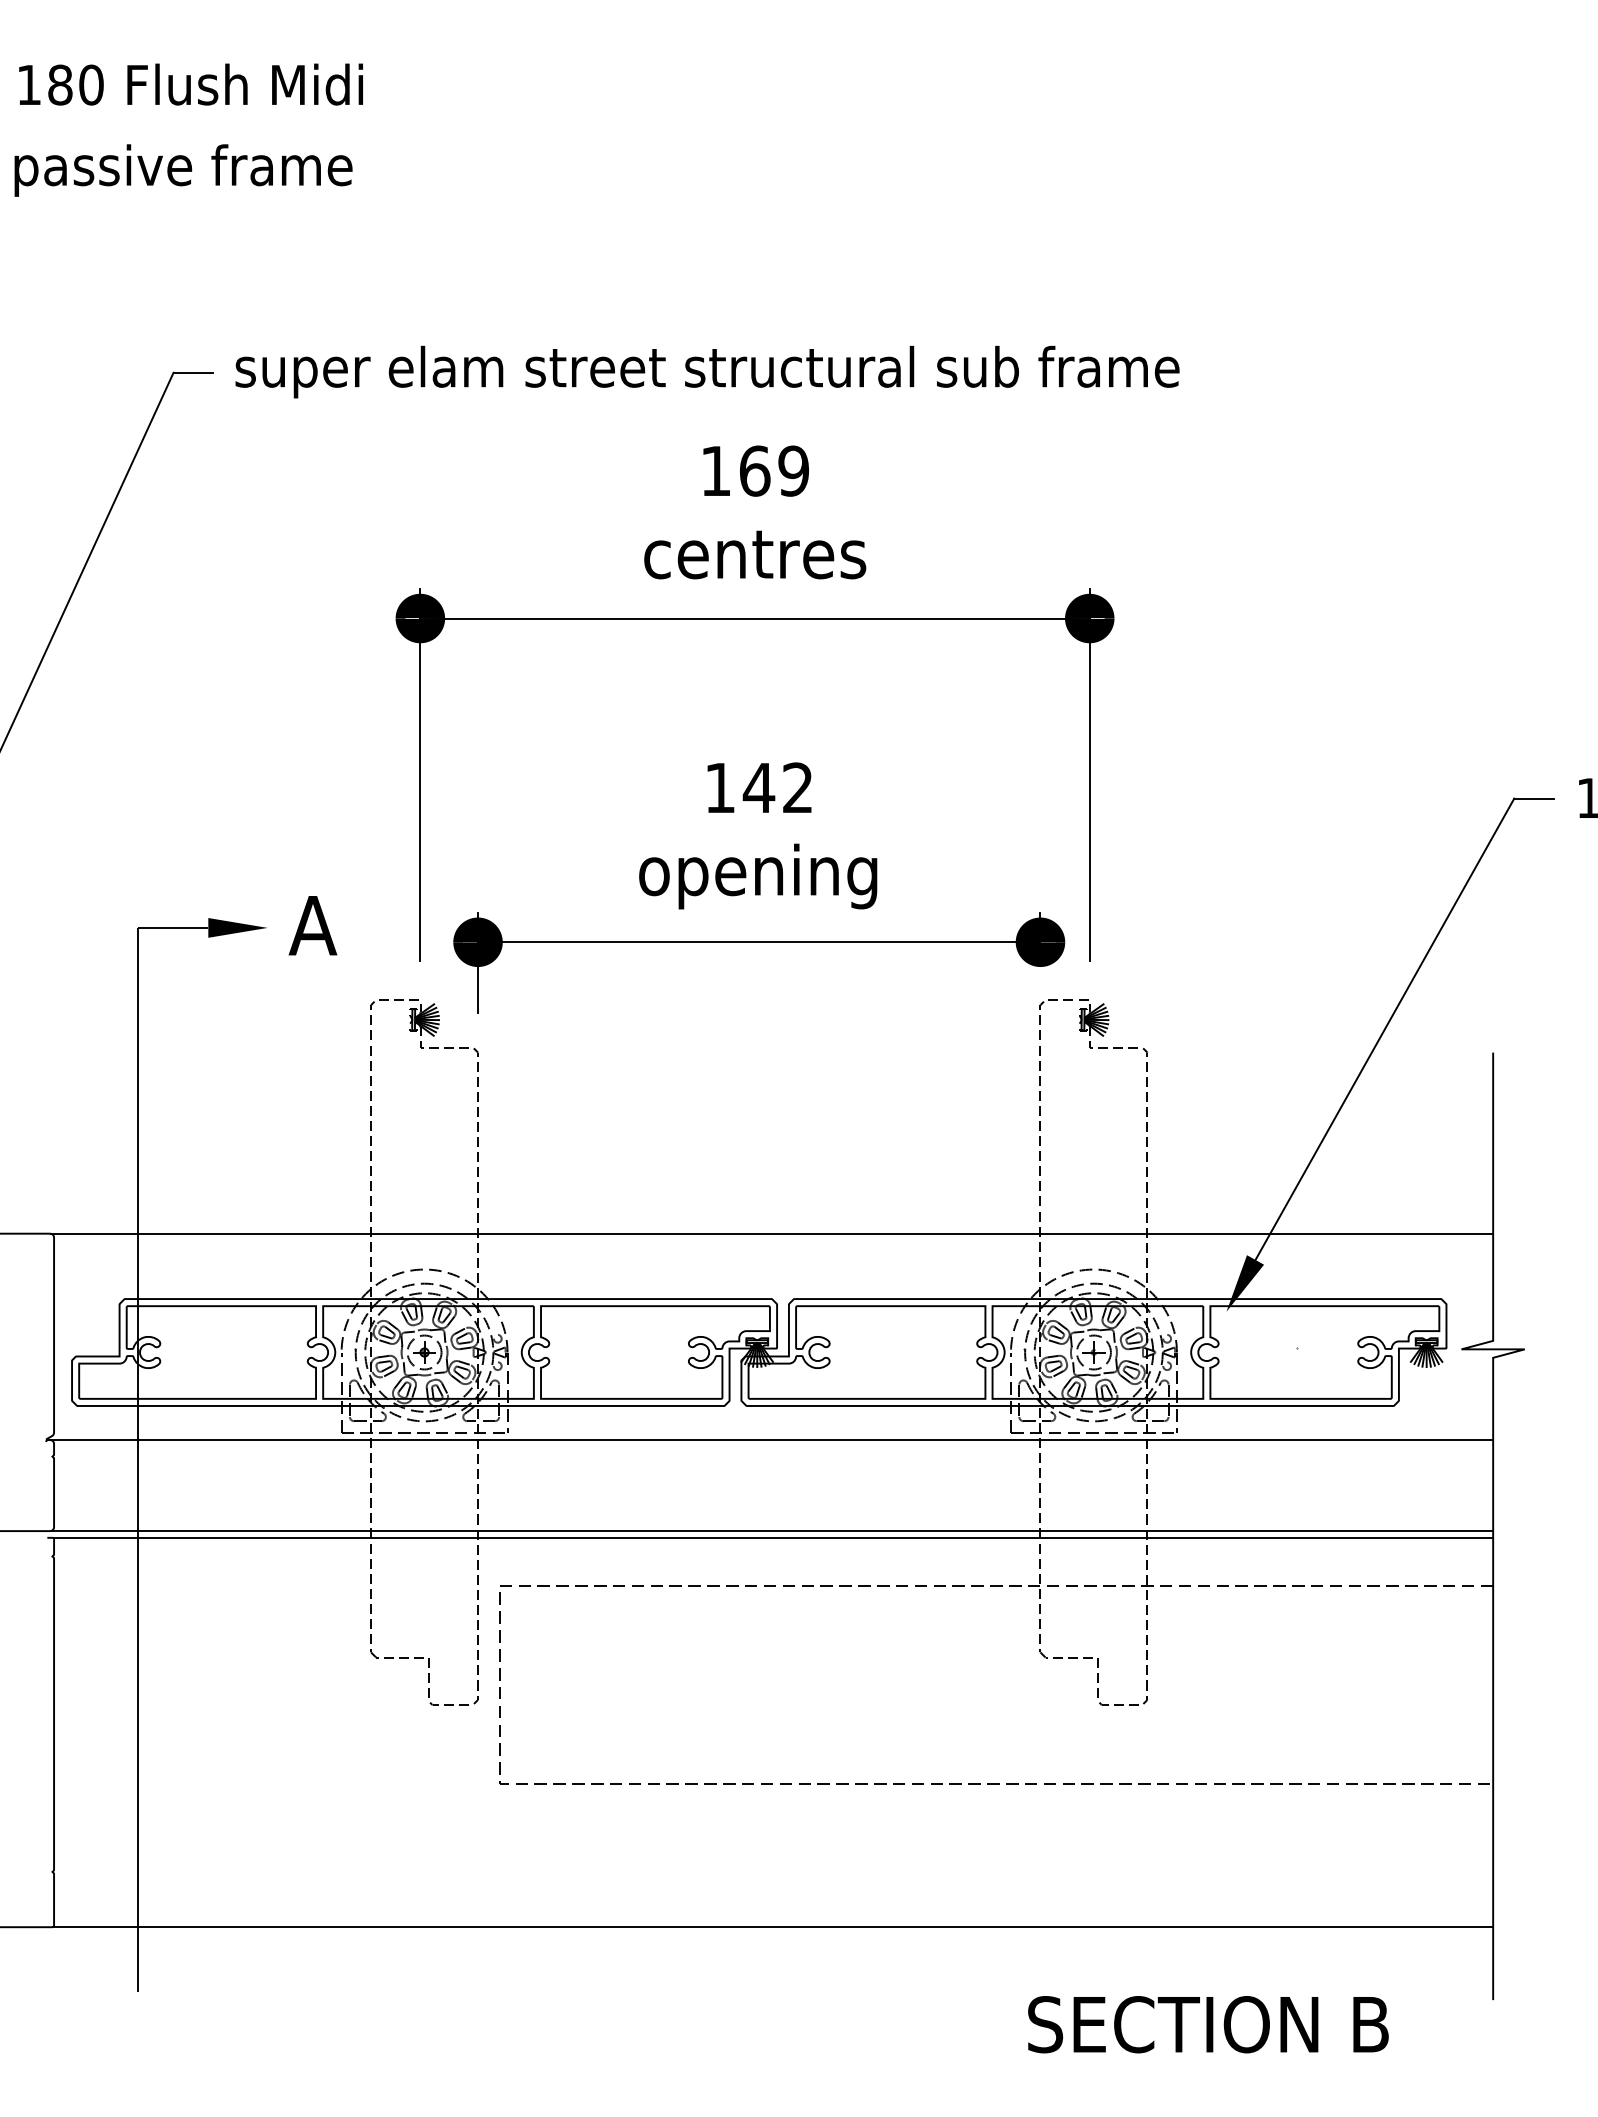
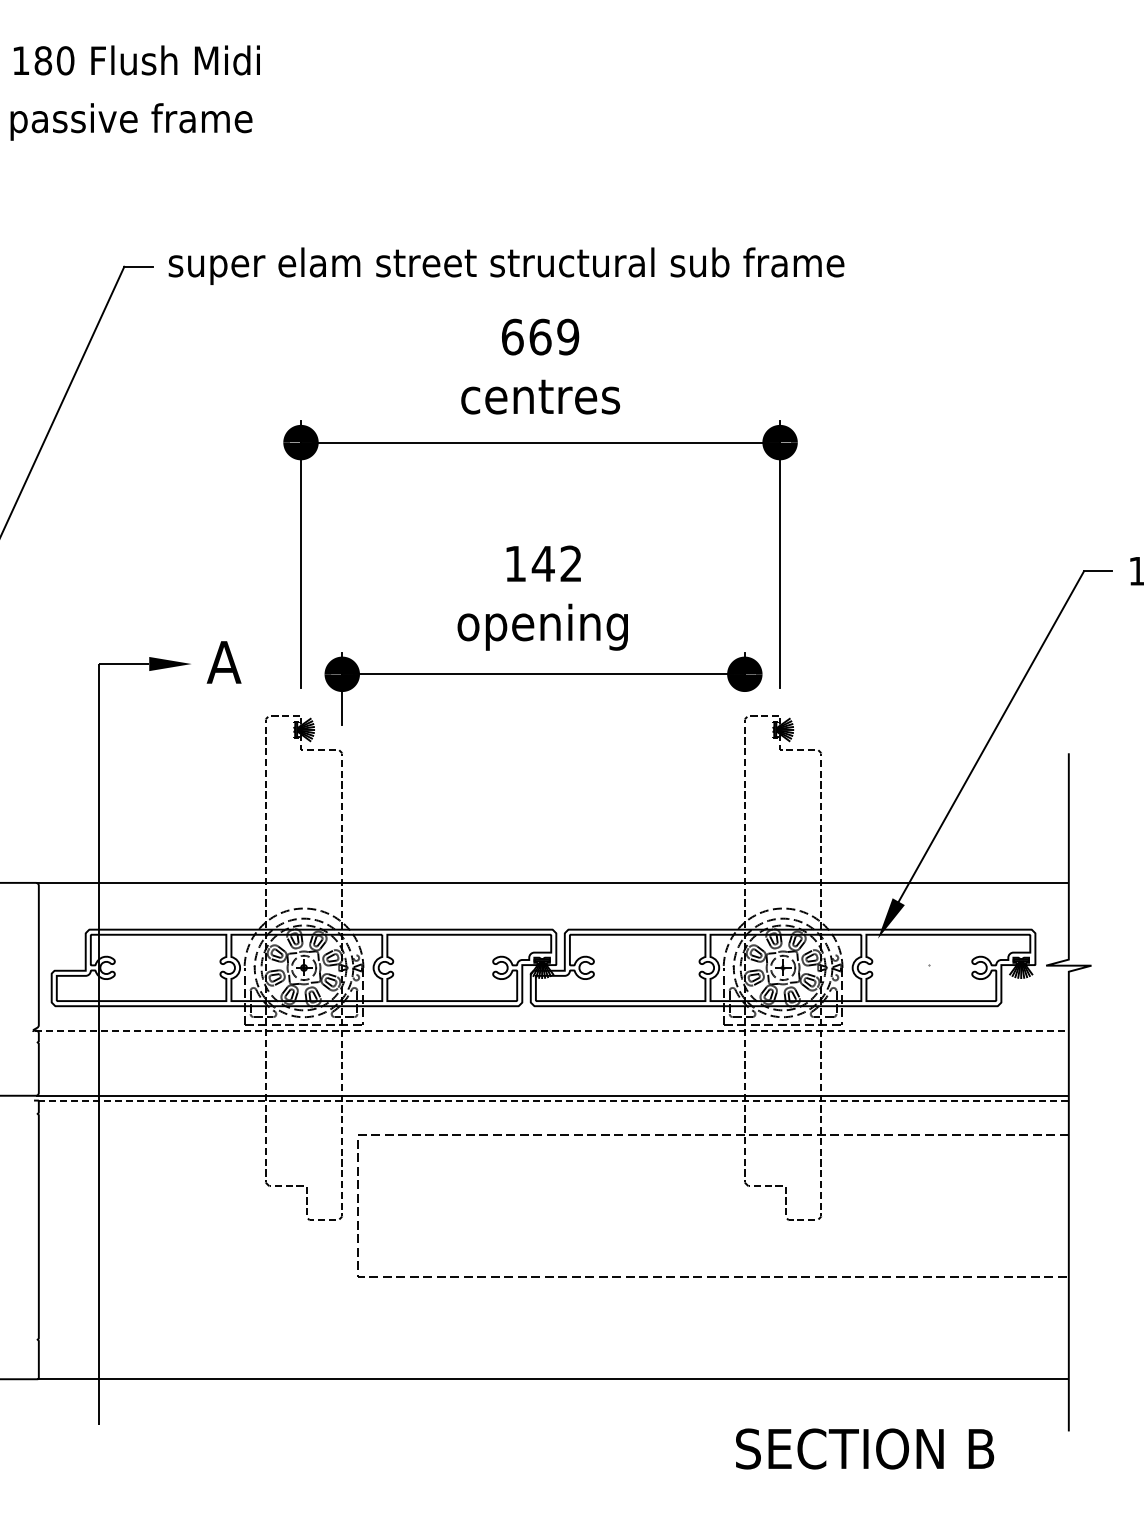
text: (715, 470) -> (512, 336), 169 -> 669
line: (771, 1439) -> (552, 1030), solid -> dashed
line: (773, 1537) -> (553, 1100), solid -> dashed

